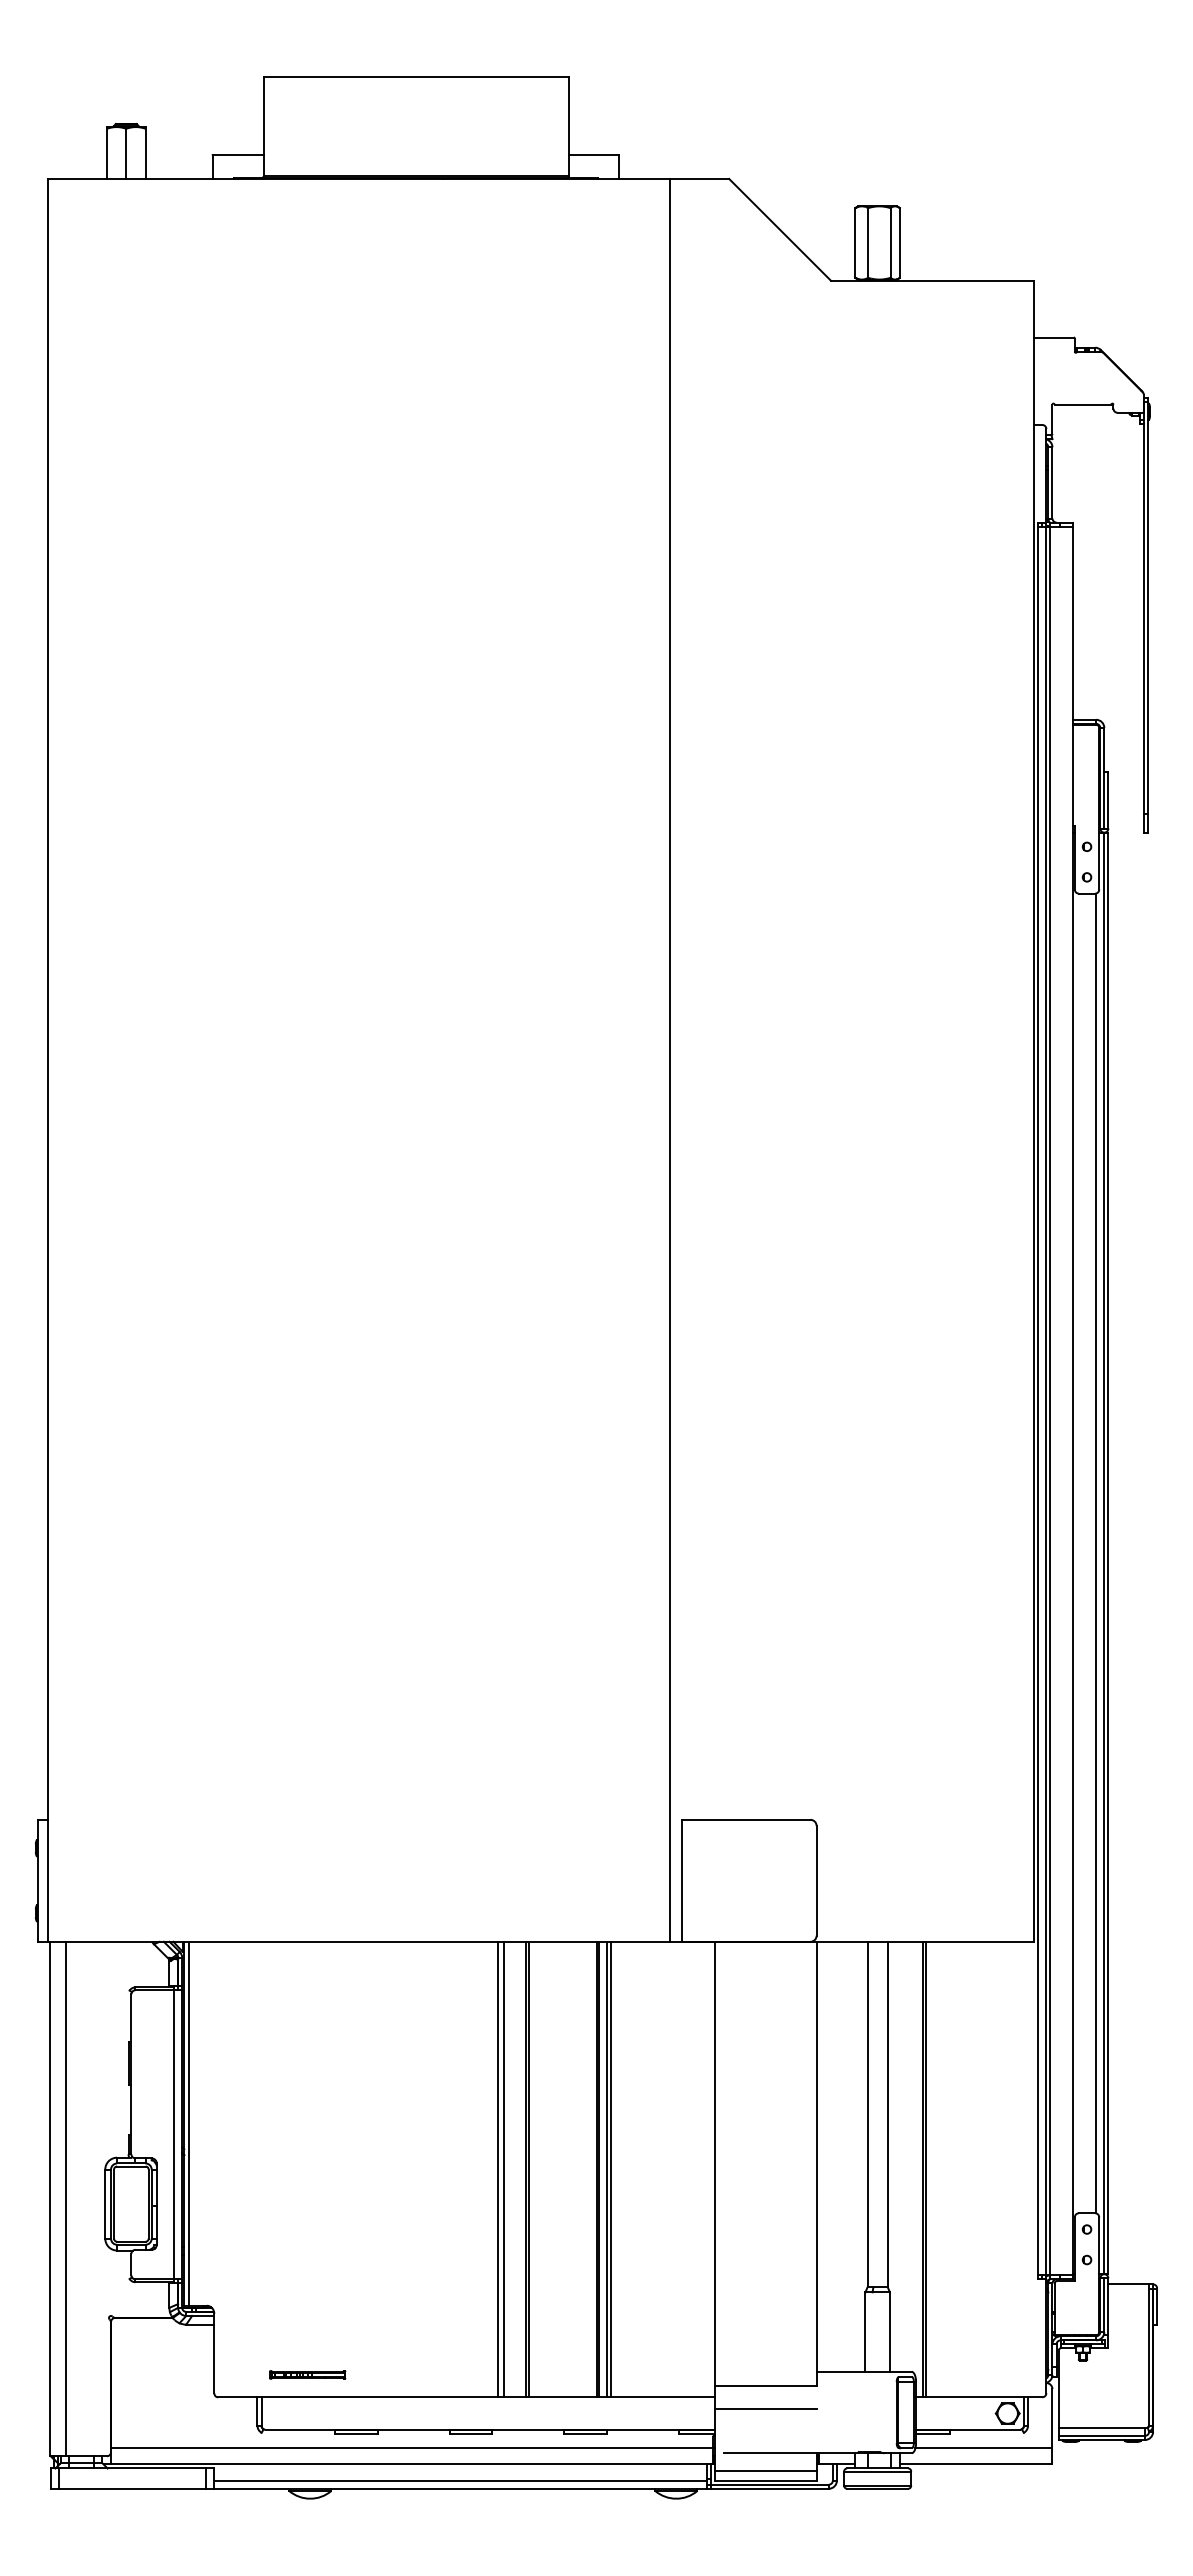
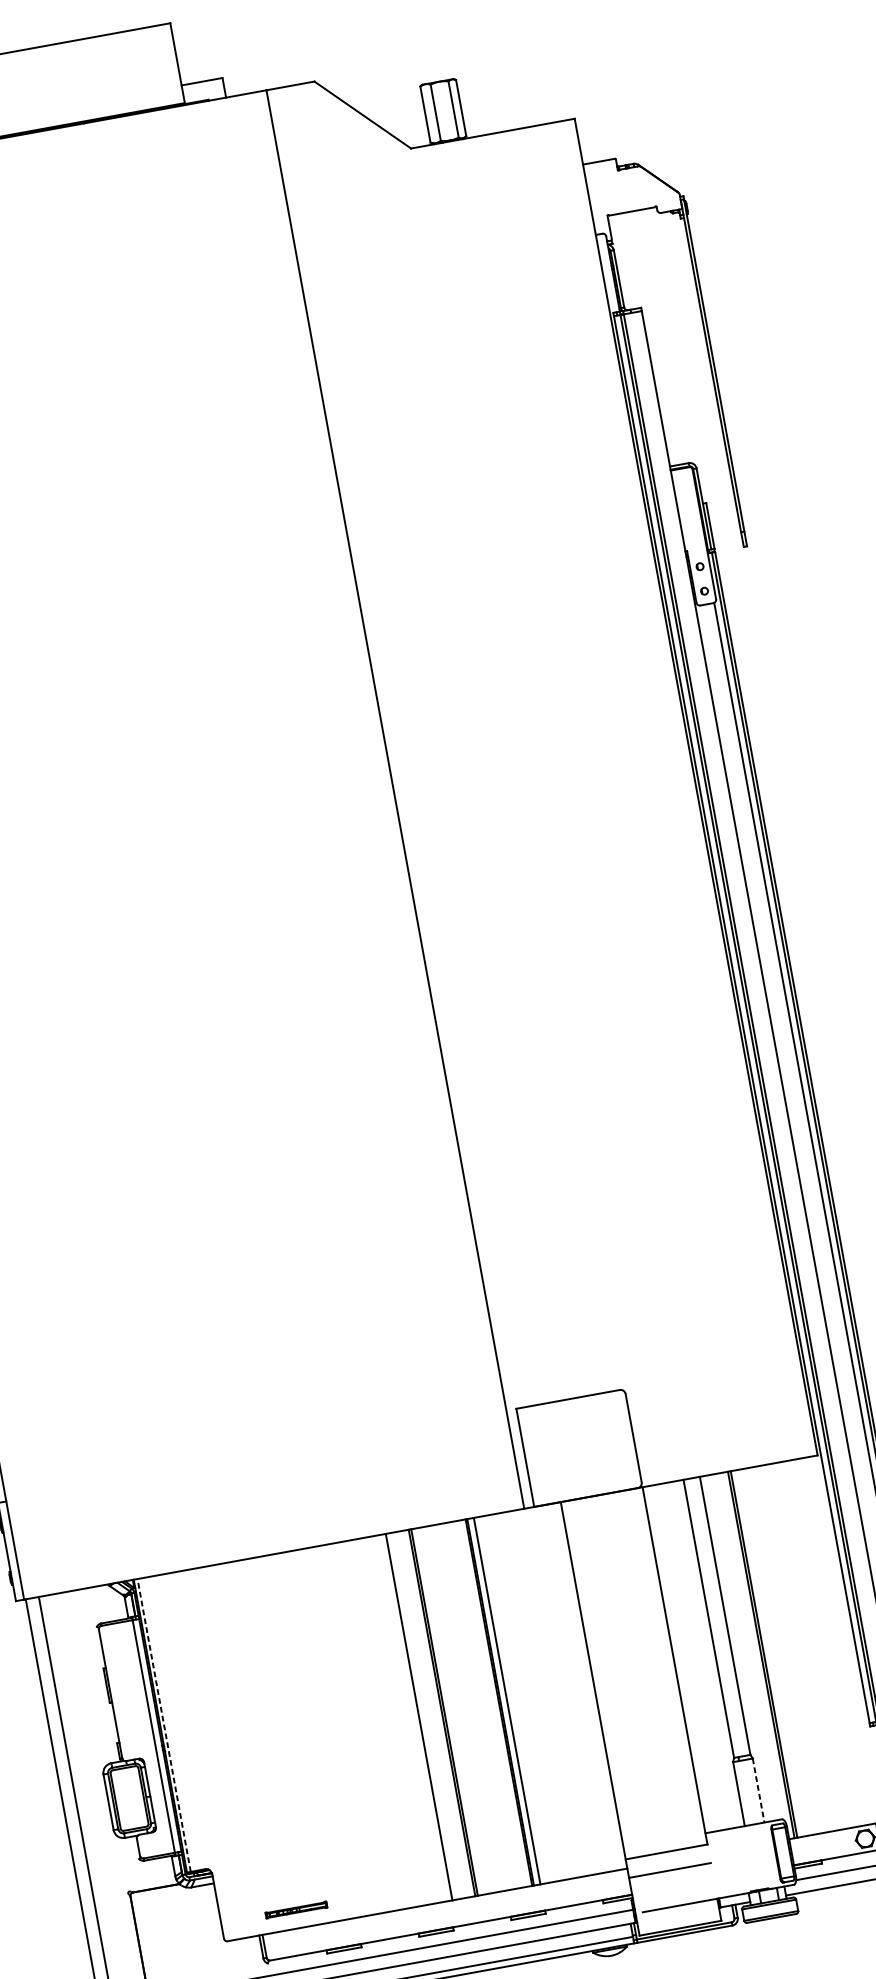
line: (188, 2123) -> (163, 1725), solid -> dashed
line: (503, 2169) -> (423, 1716), removed
line: (611, 2169) -> (510, 1700), removed
line: (889, 2332) -> (758, 1790), solid -> dashed
line: (765, 2471) -> (678, 1920), removed

